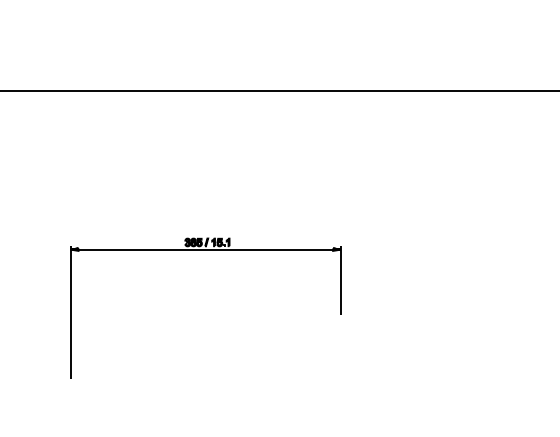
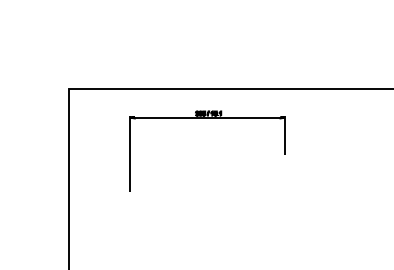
part: (205, 251) -> (207, 118), moved

